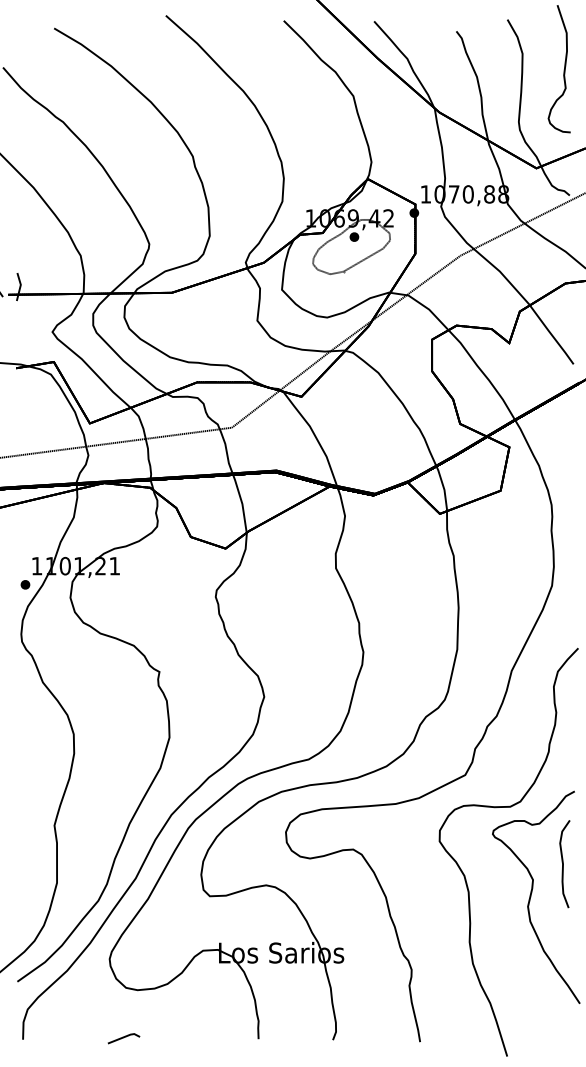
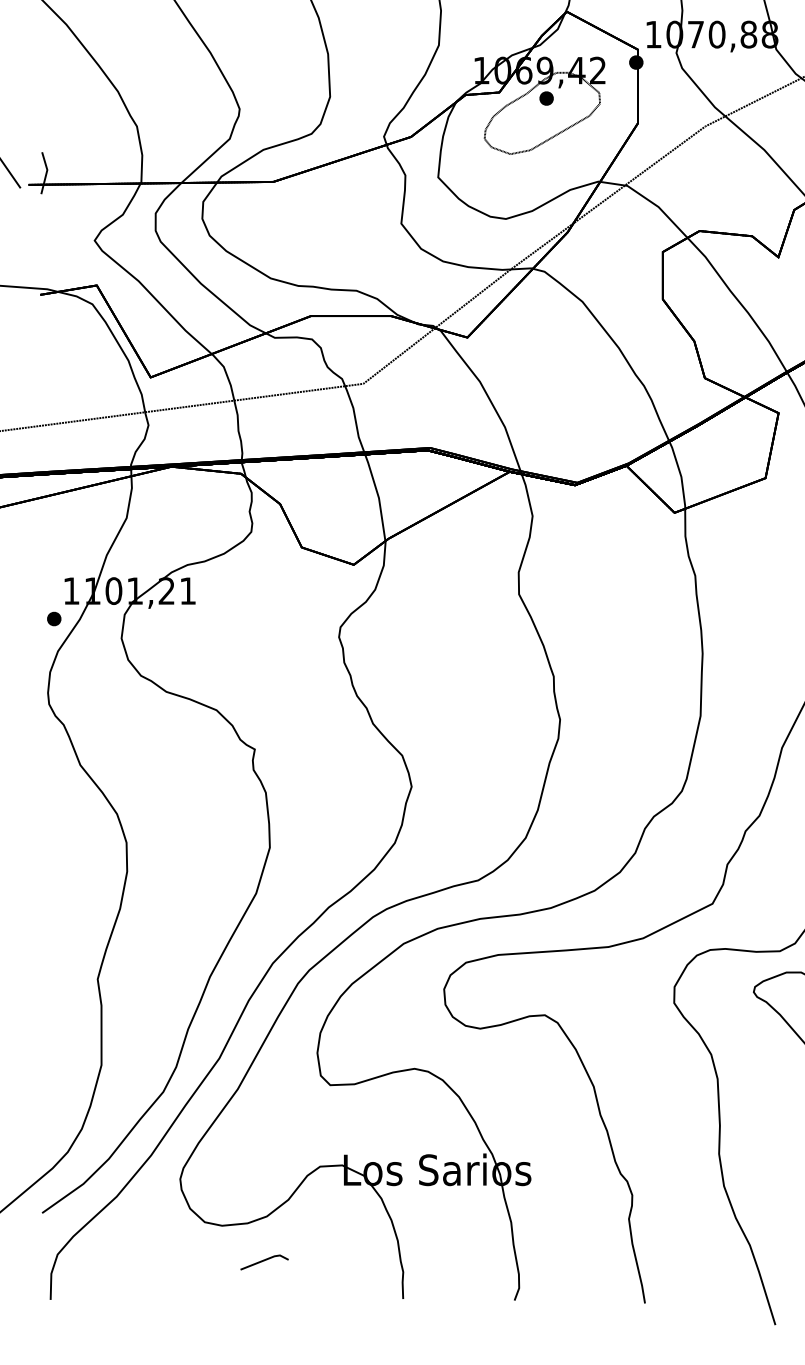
line: (123, 1038) -> (263, 1262), moved

